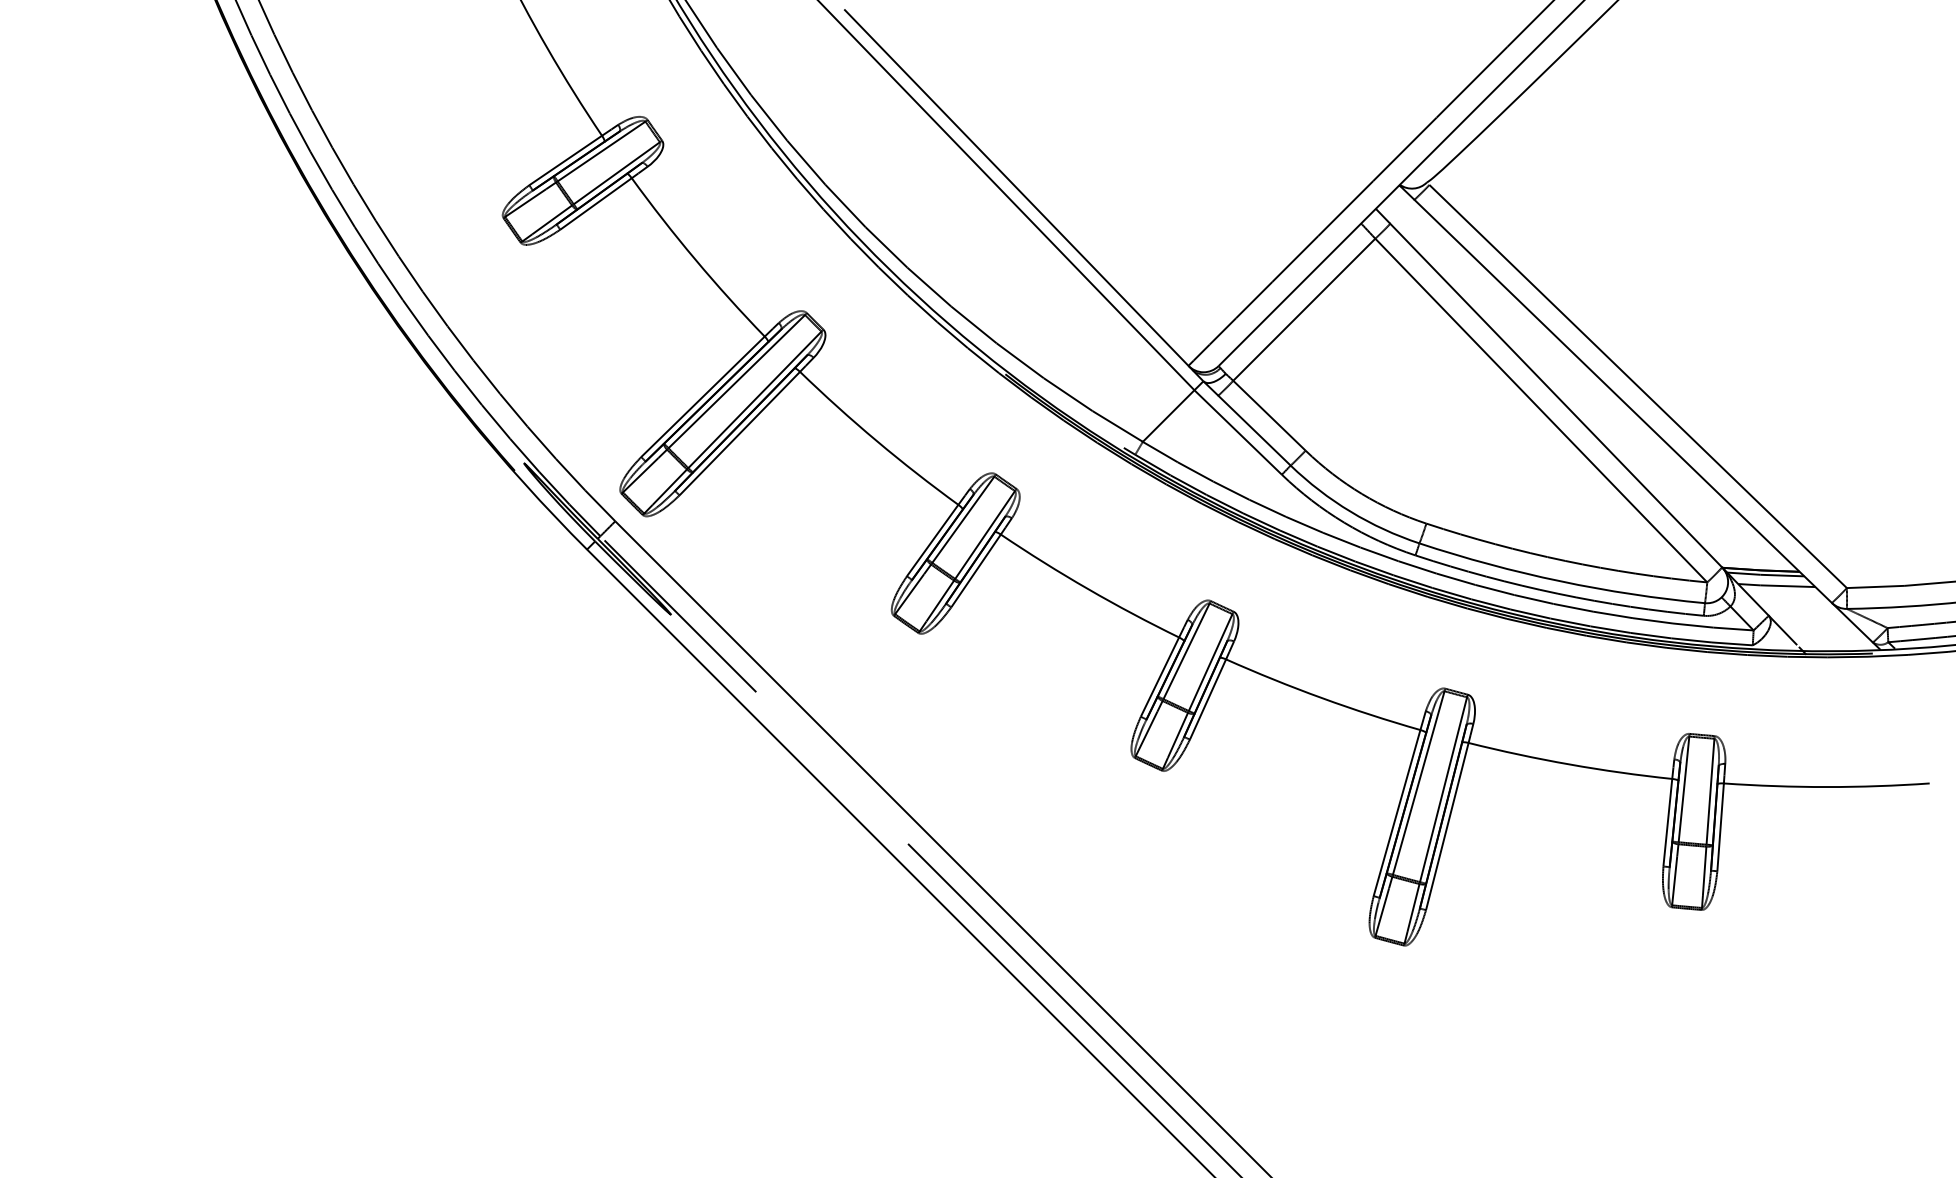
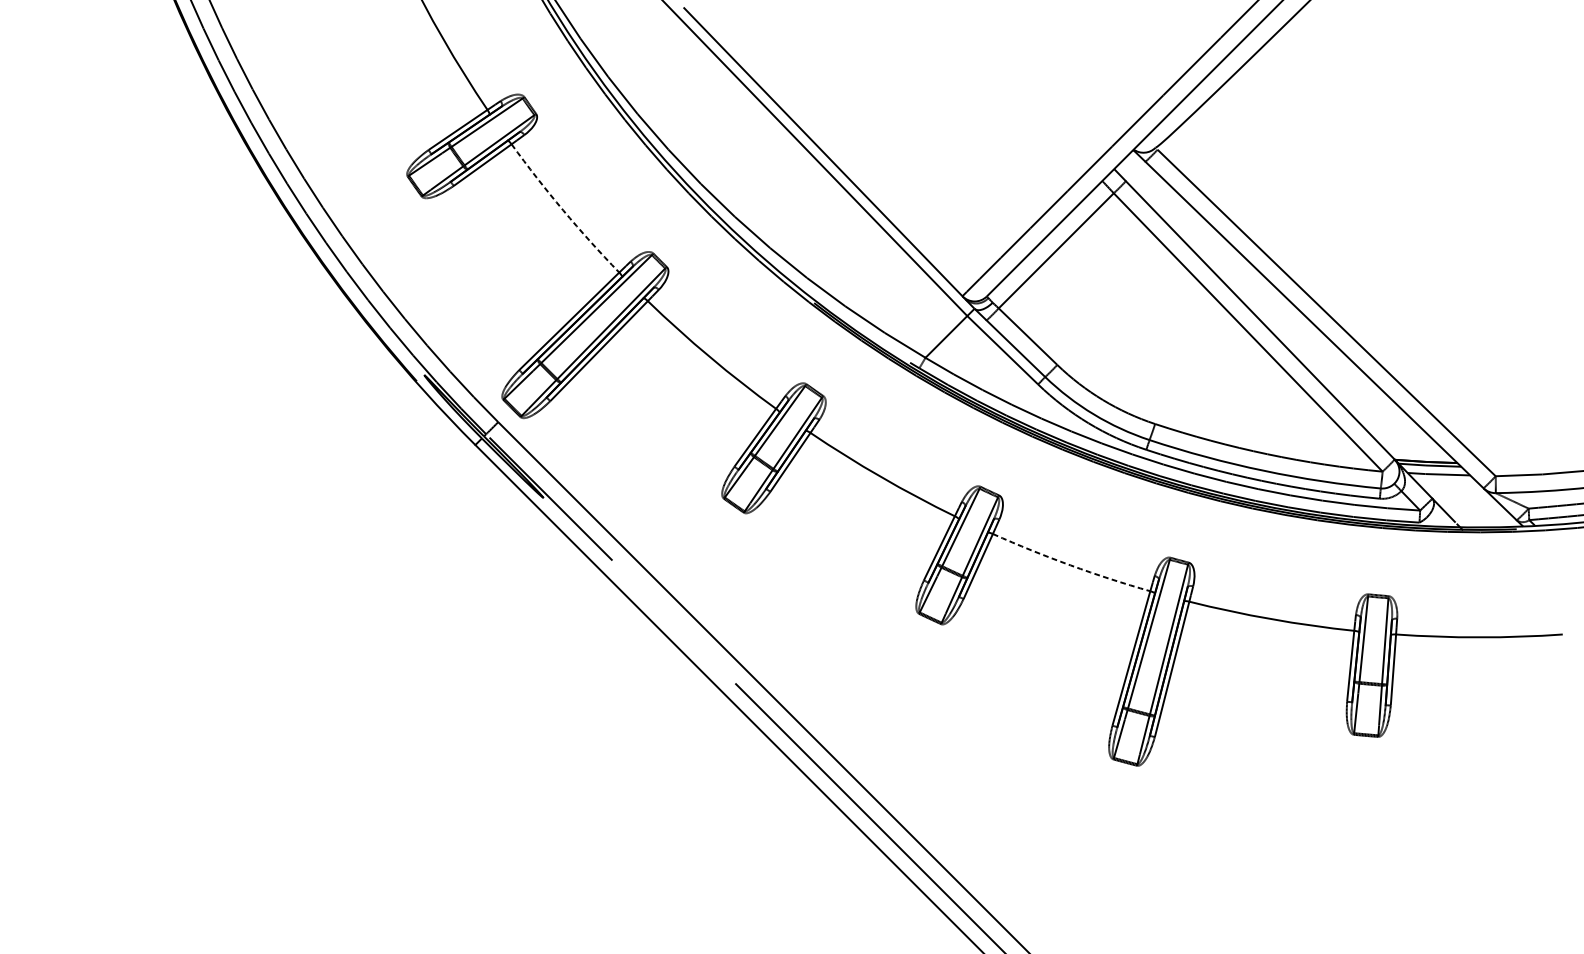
arc: (695, 259) -> (563, 210), solid -> dashed
arc: (1322, 698) -> (1071, 565), solid -> dashed

